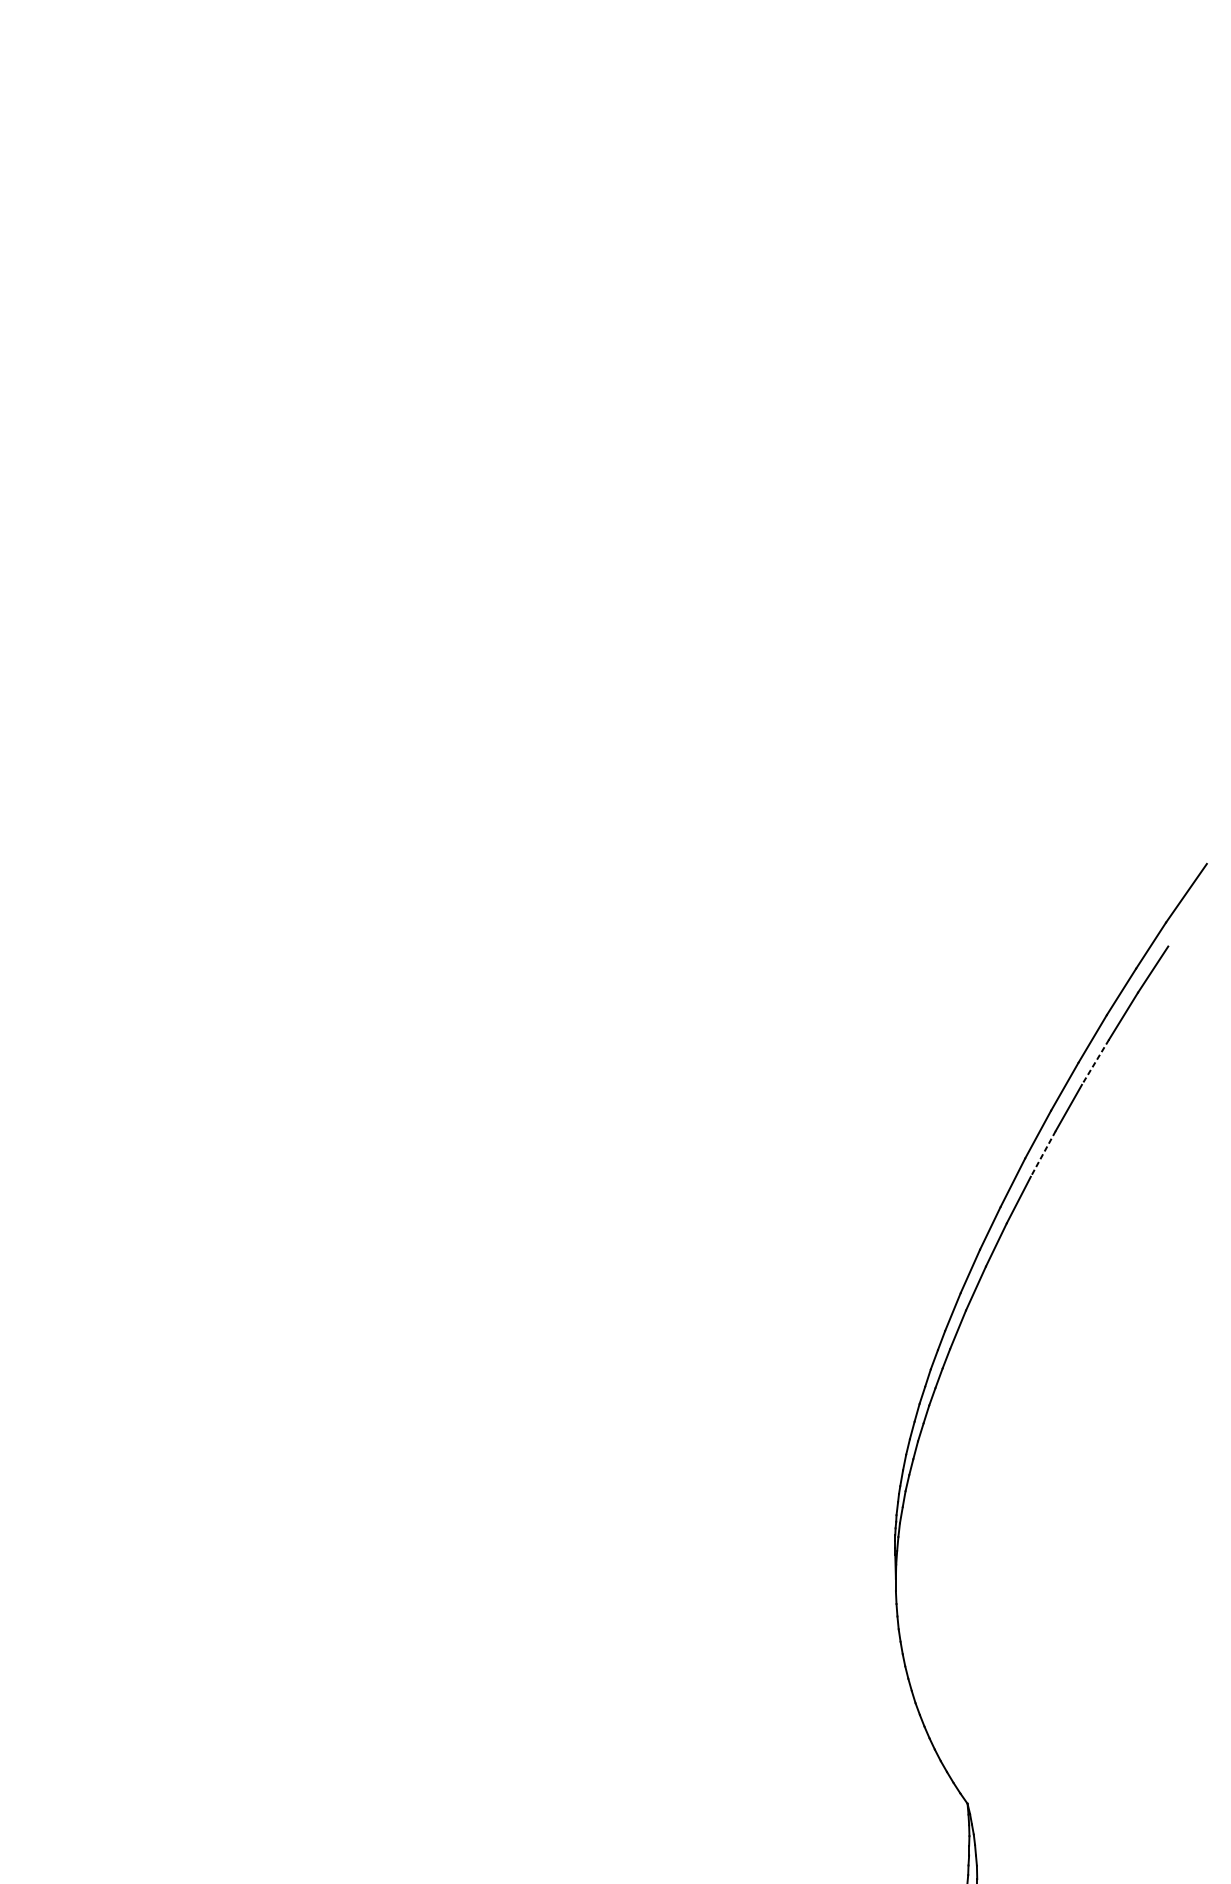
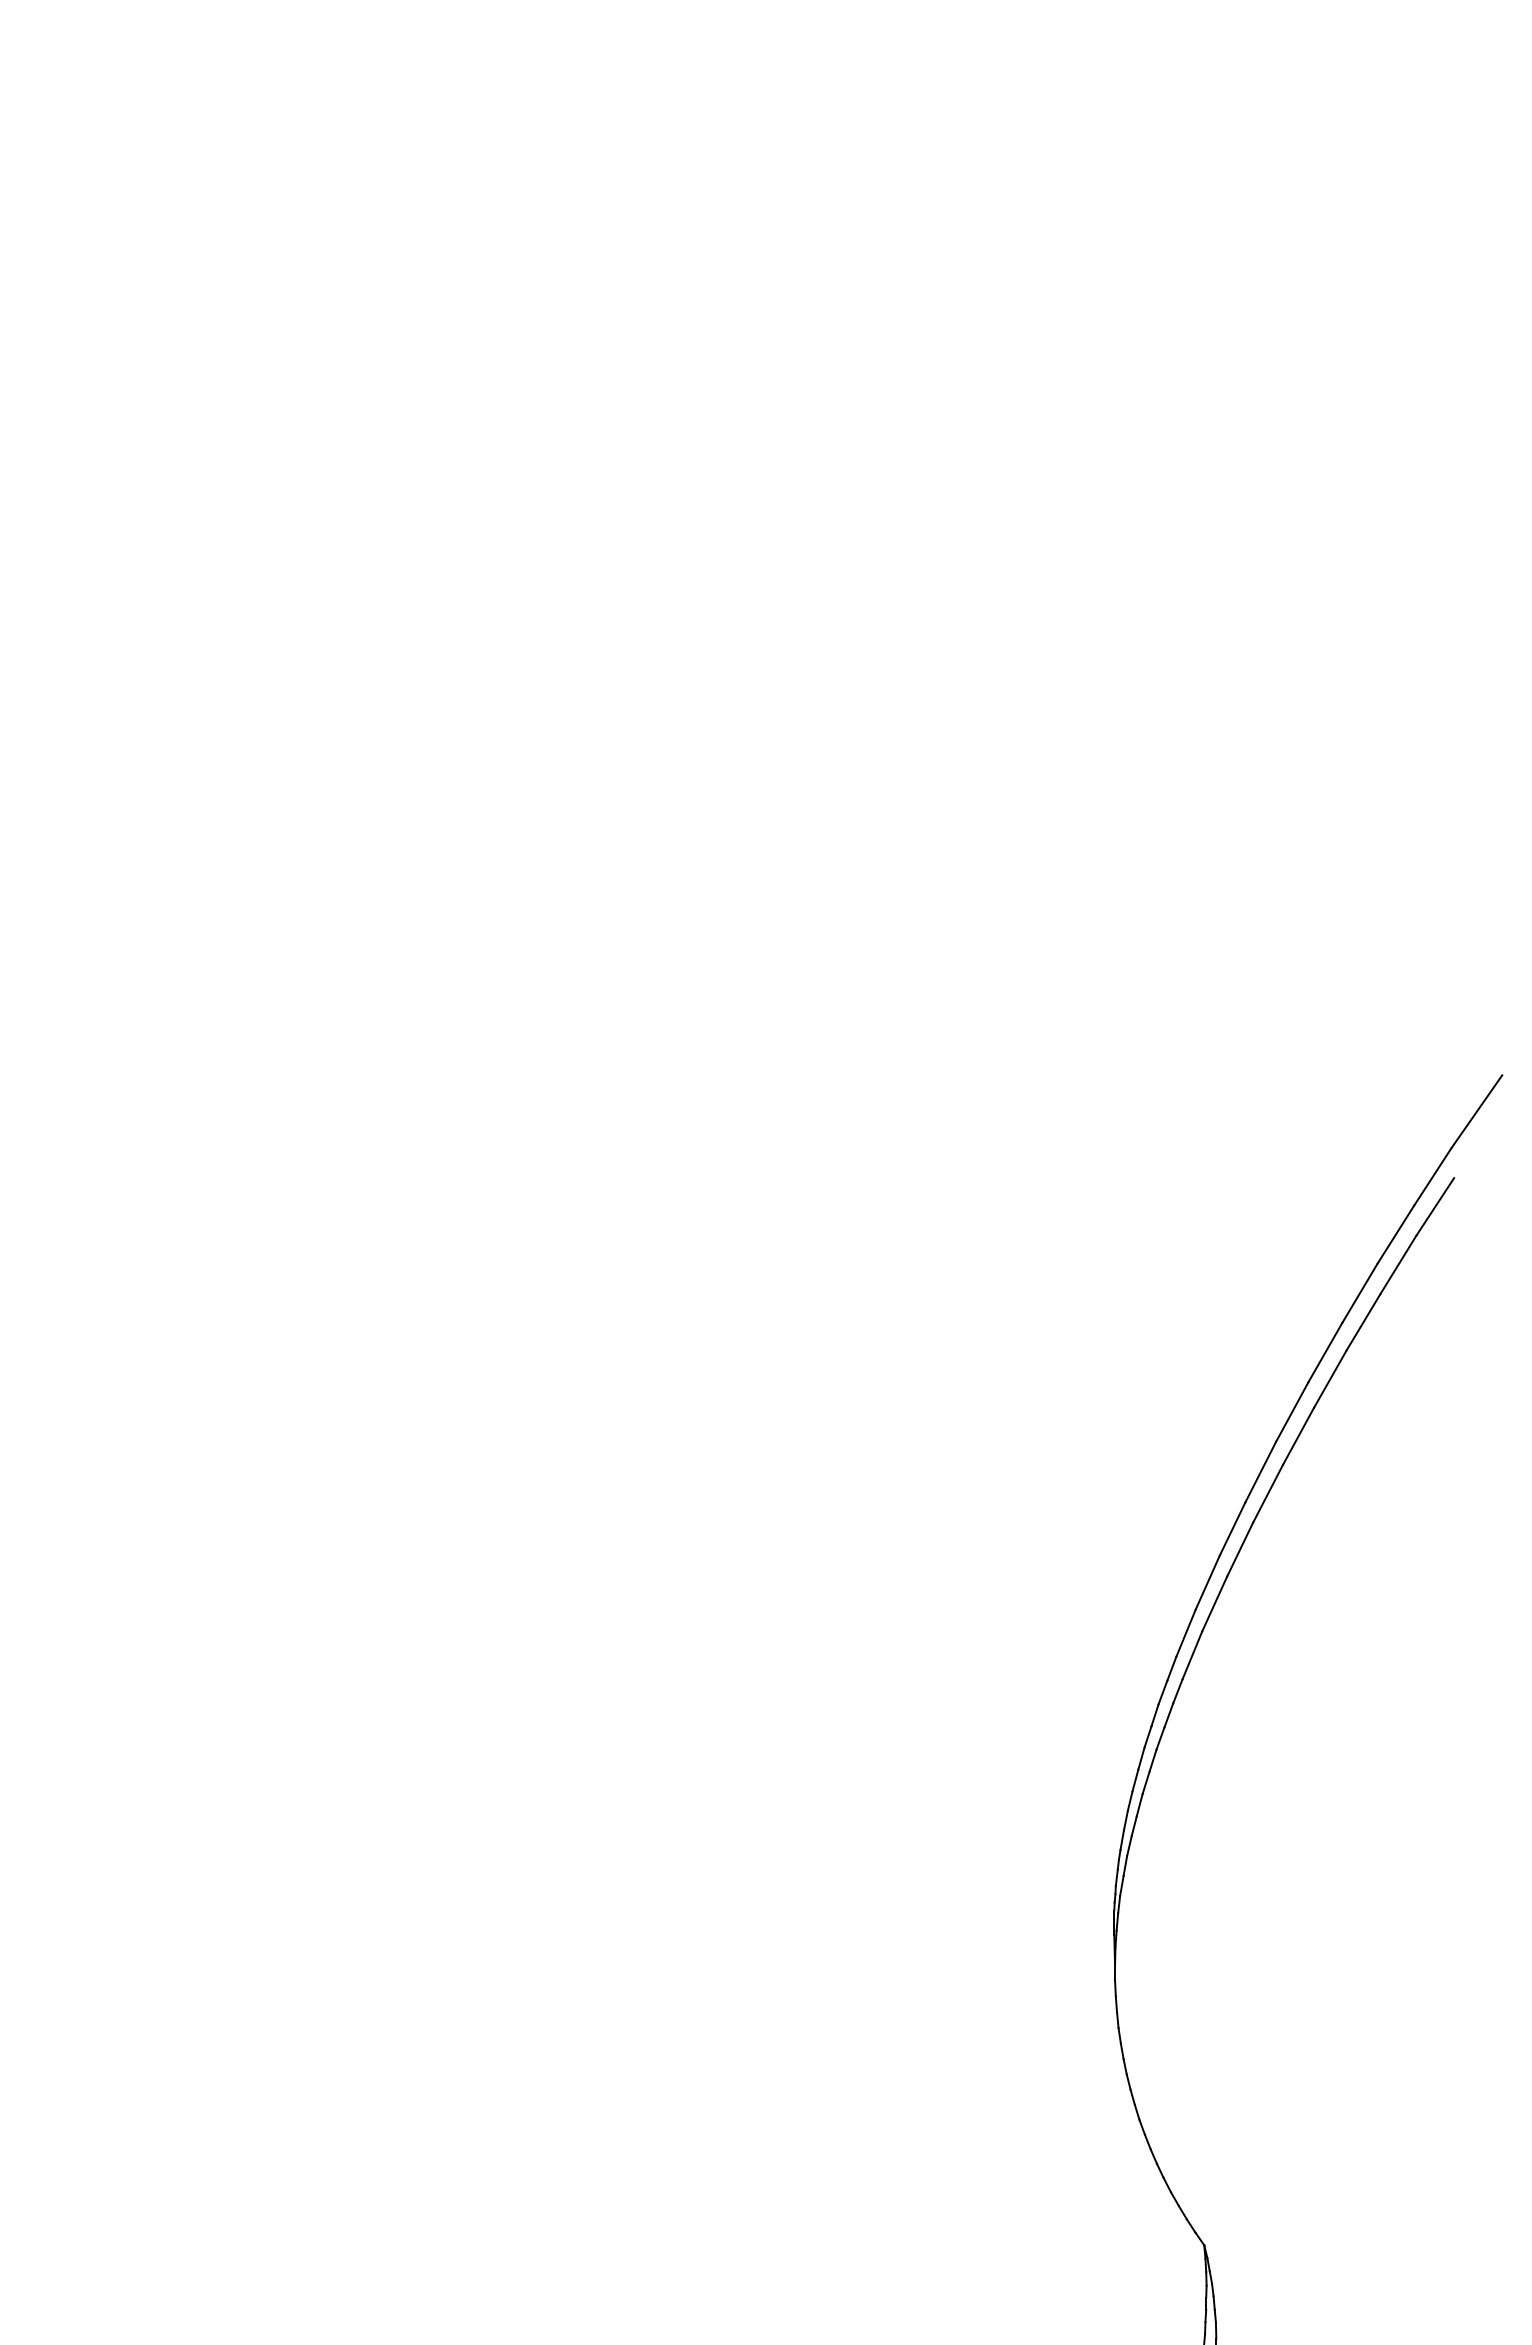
line: (1095, 1062) -> (1363, 1322), dashed -> solid
line: (1043, 1154) -> (1298, 1436), dashed -> solid

